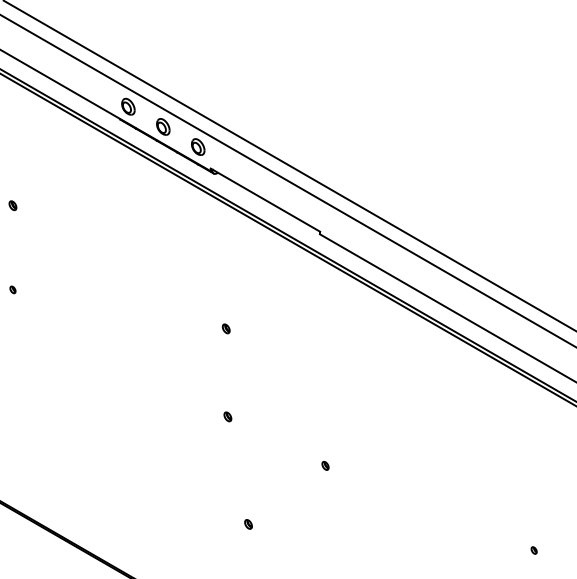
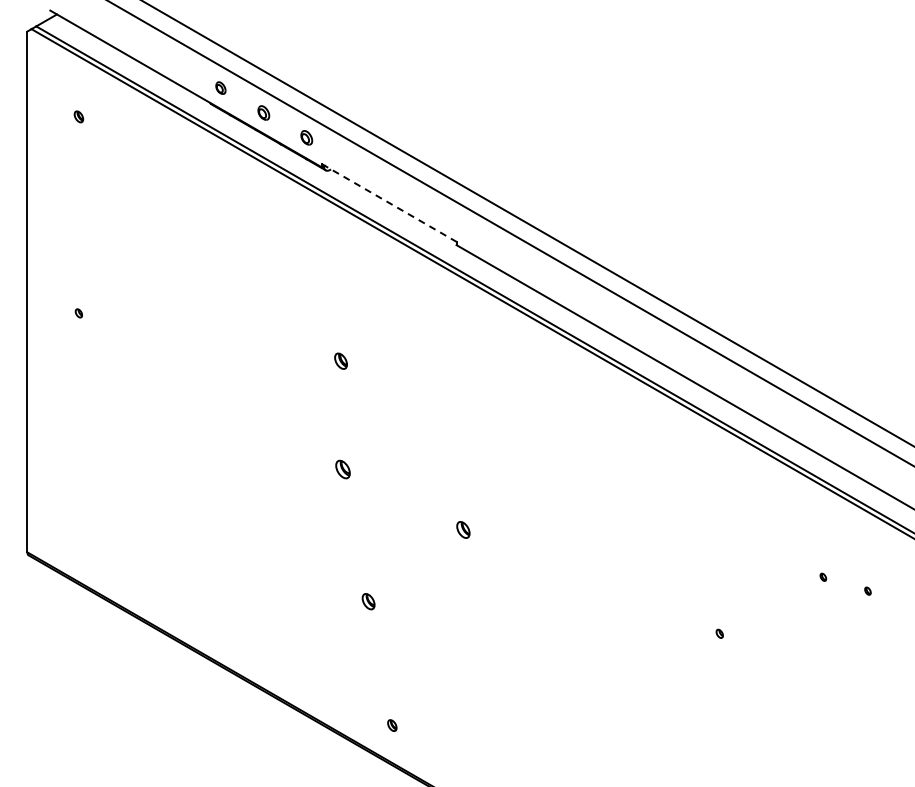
part: (128, 106) -> (220, 87), size x0.6
part: (163, 126) -> (263, 112), size x0.7
part: (198, 146) -> (306, 137), size x0.7
line: (265, 200) -> (389, 203), solid -> dashed
part: (12, 205) -> (78, 116), moved
part: (226, 329) -> (341, 361), size x1.4
part: (228, 416) -> (343, 469), size x1.6
part: (324, 465) -> (462, 529), size x1.6
part: (248, 524) -> (368, 601), size x1.4

